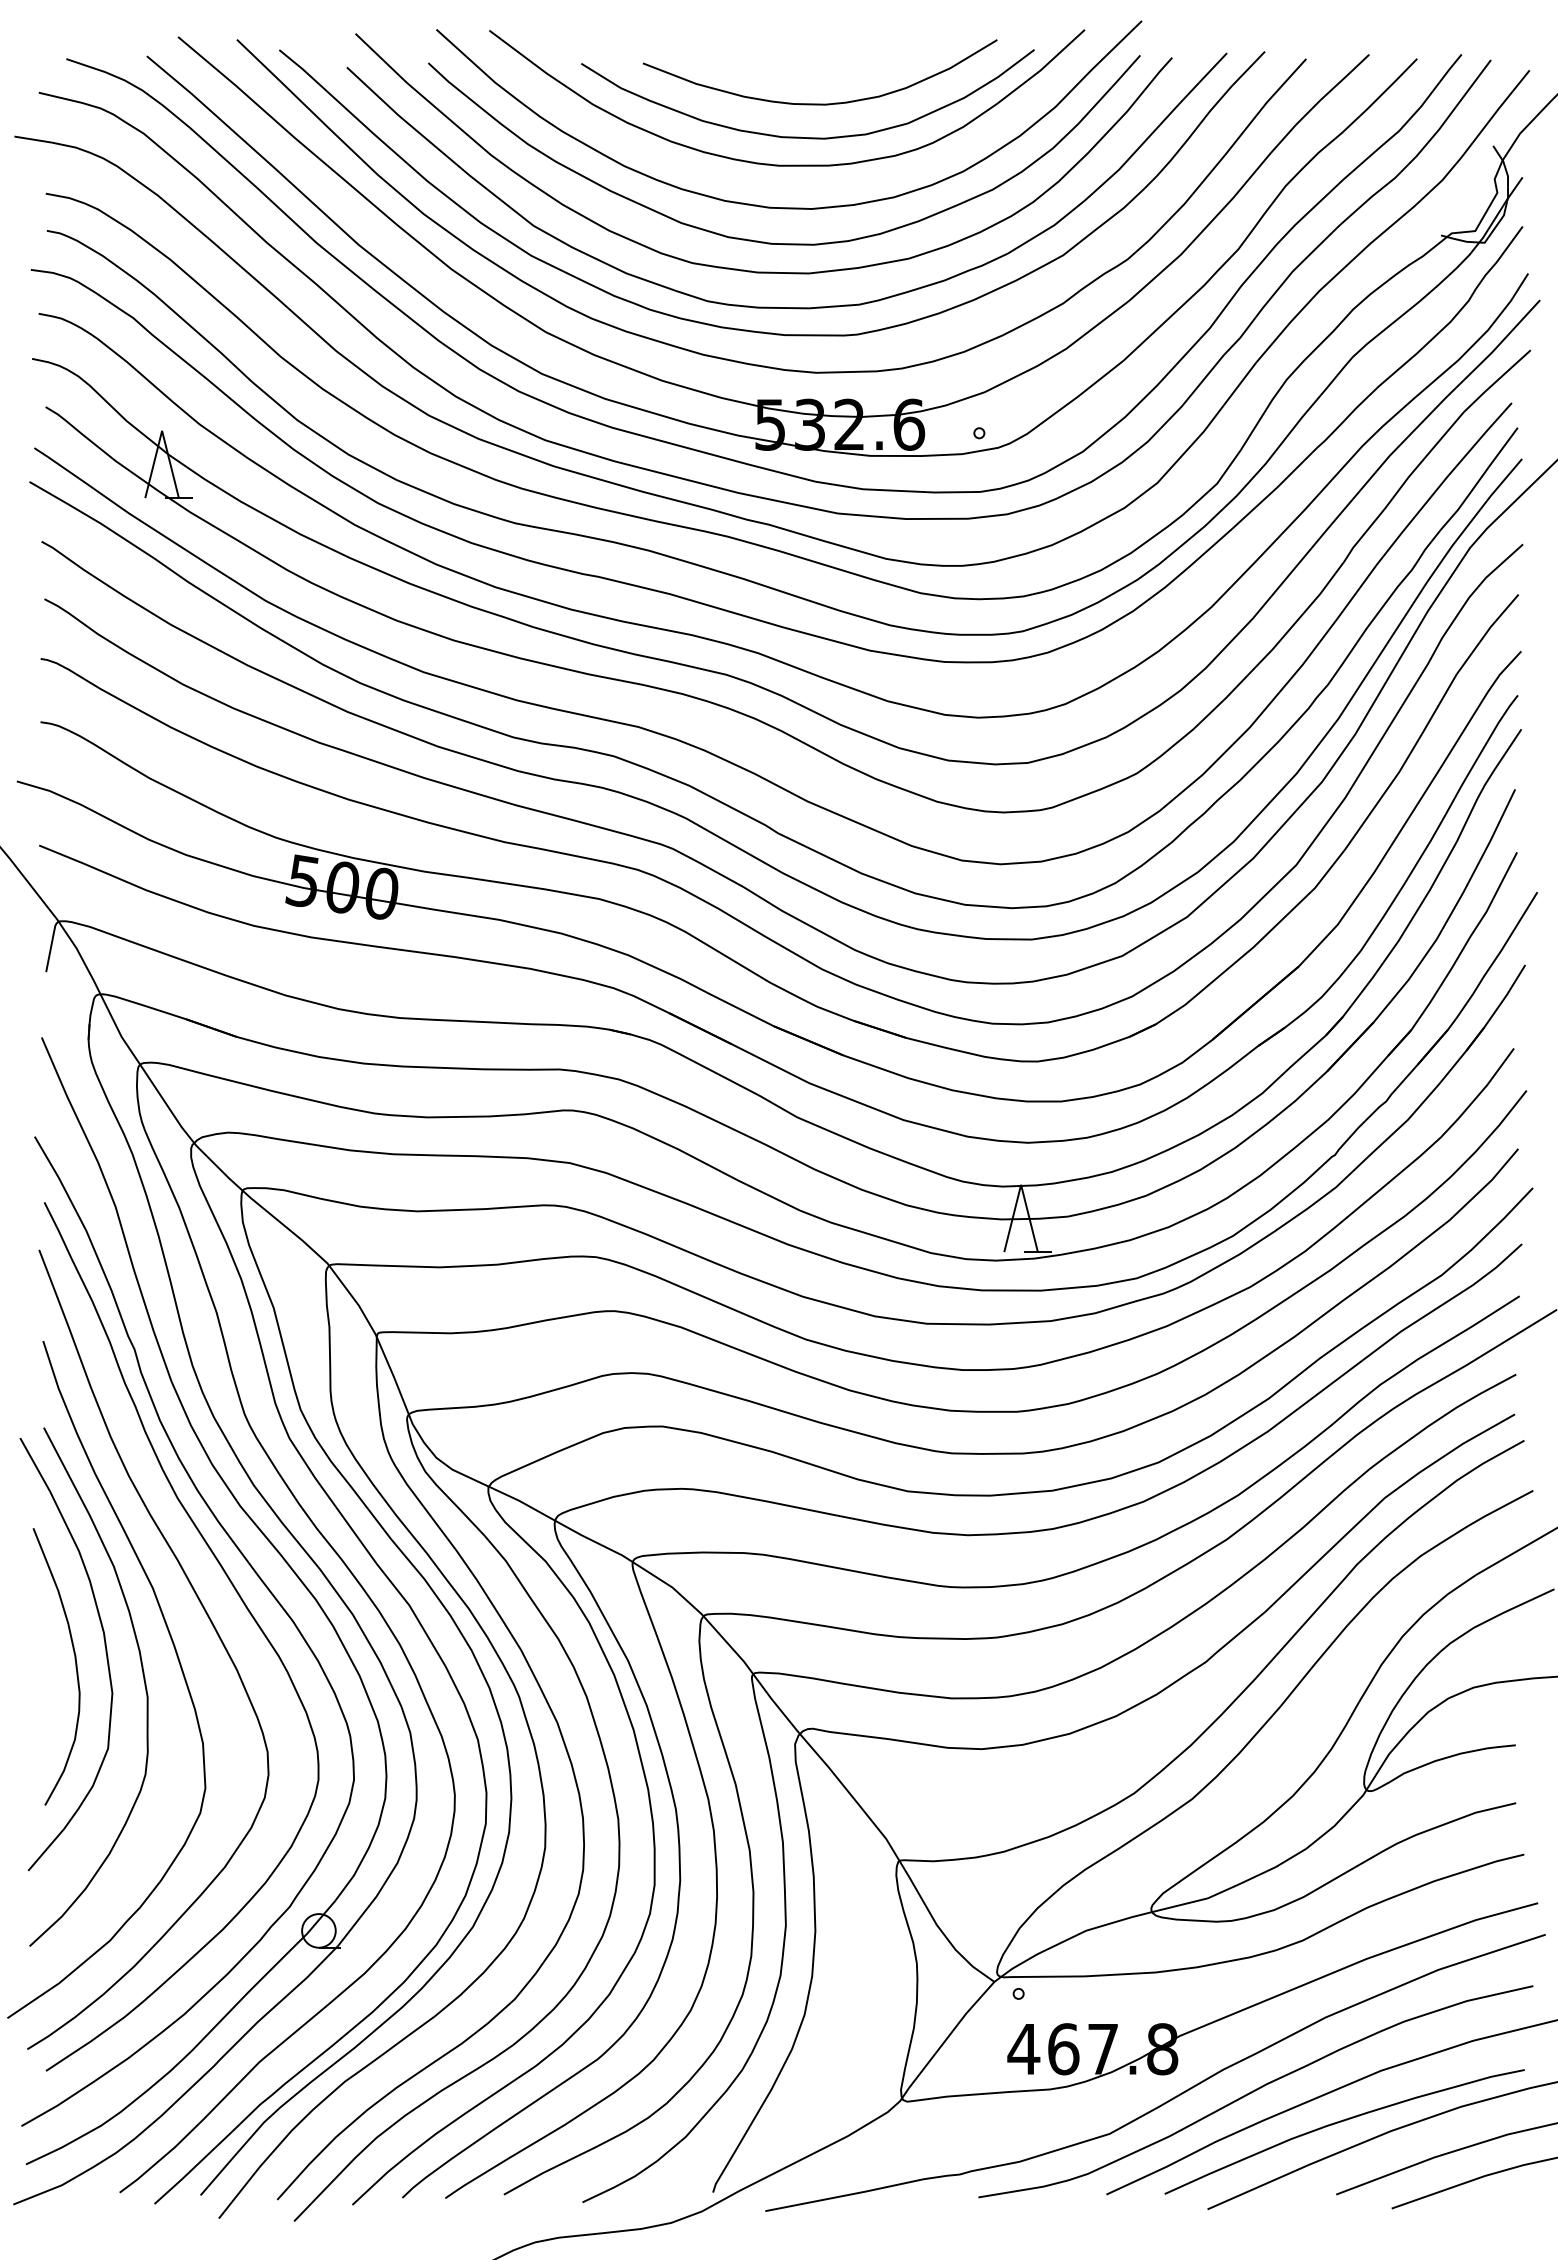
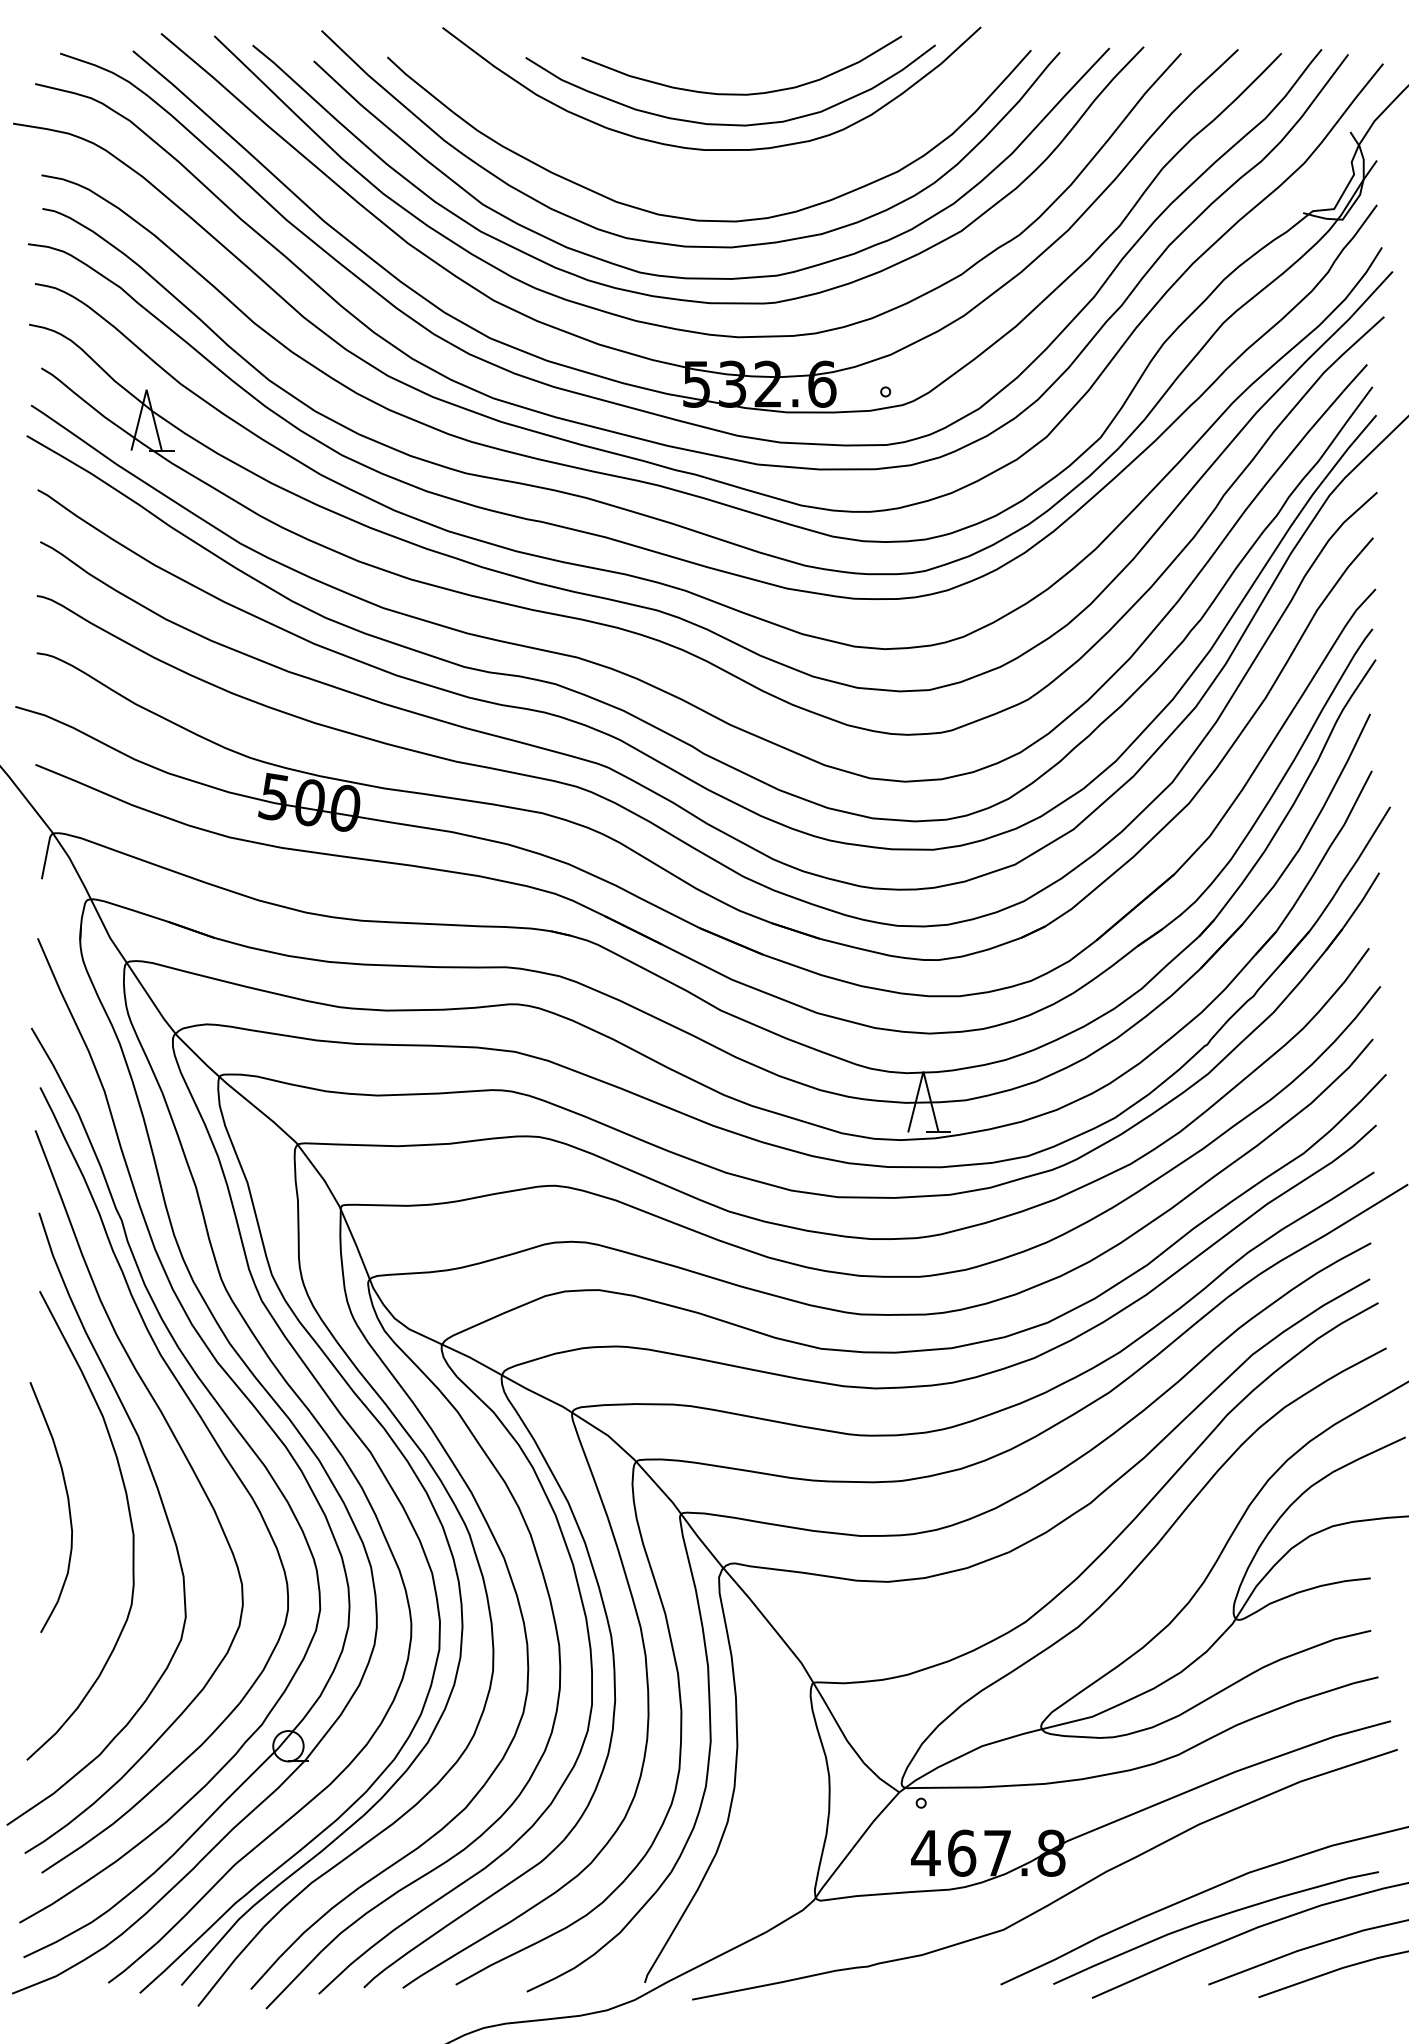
curve: (789, 207) -> (713, 187), removed
curve: (104, 1645) -> (94, 1488), removed
curve: (1255, 2091) -> (1135, 1891), removed

